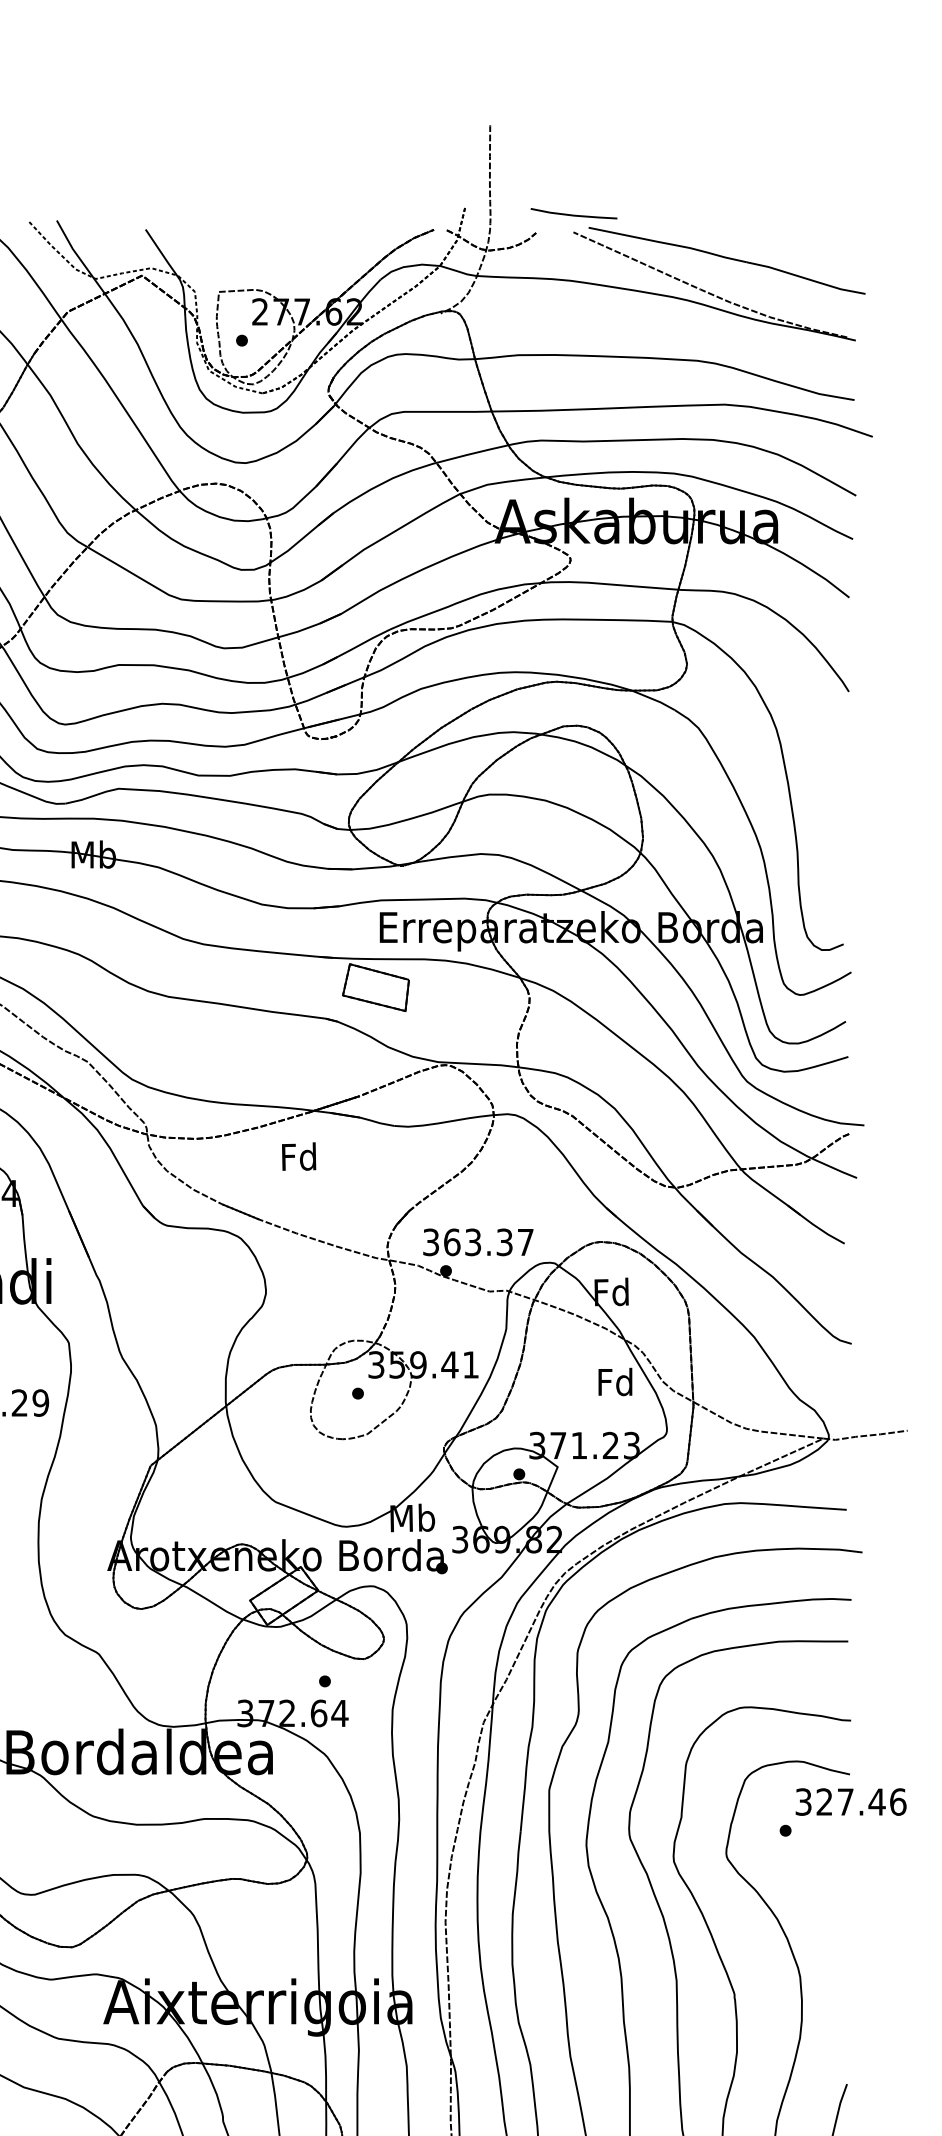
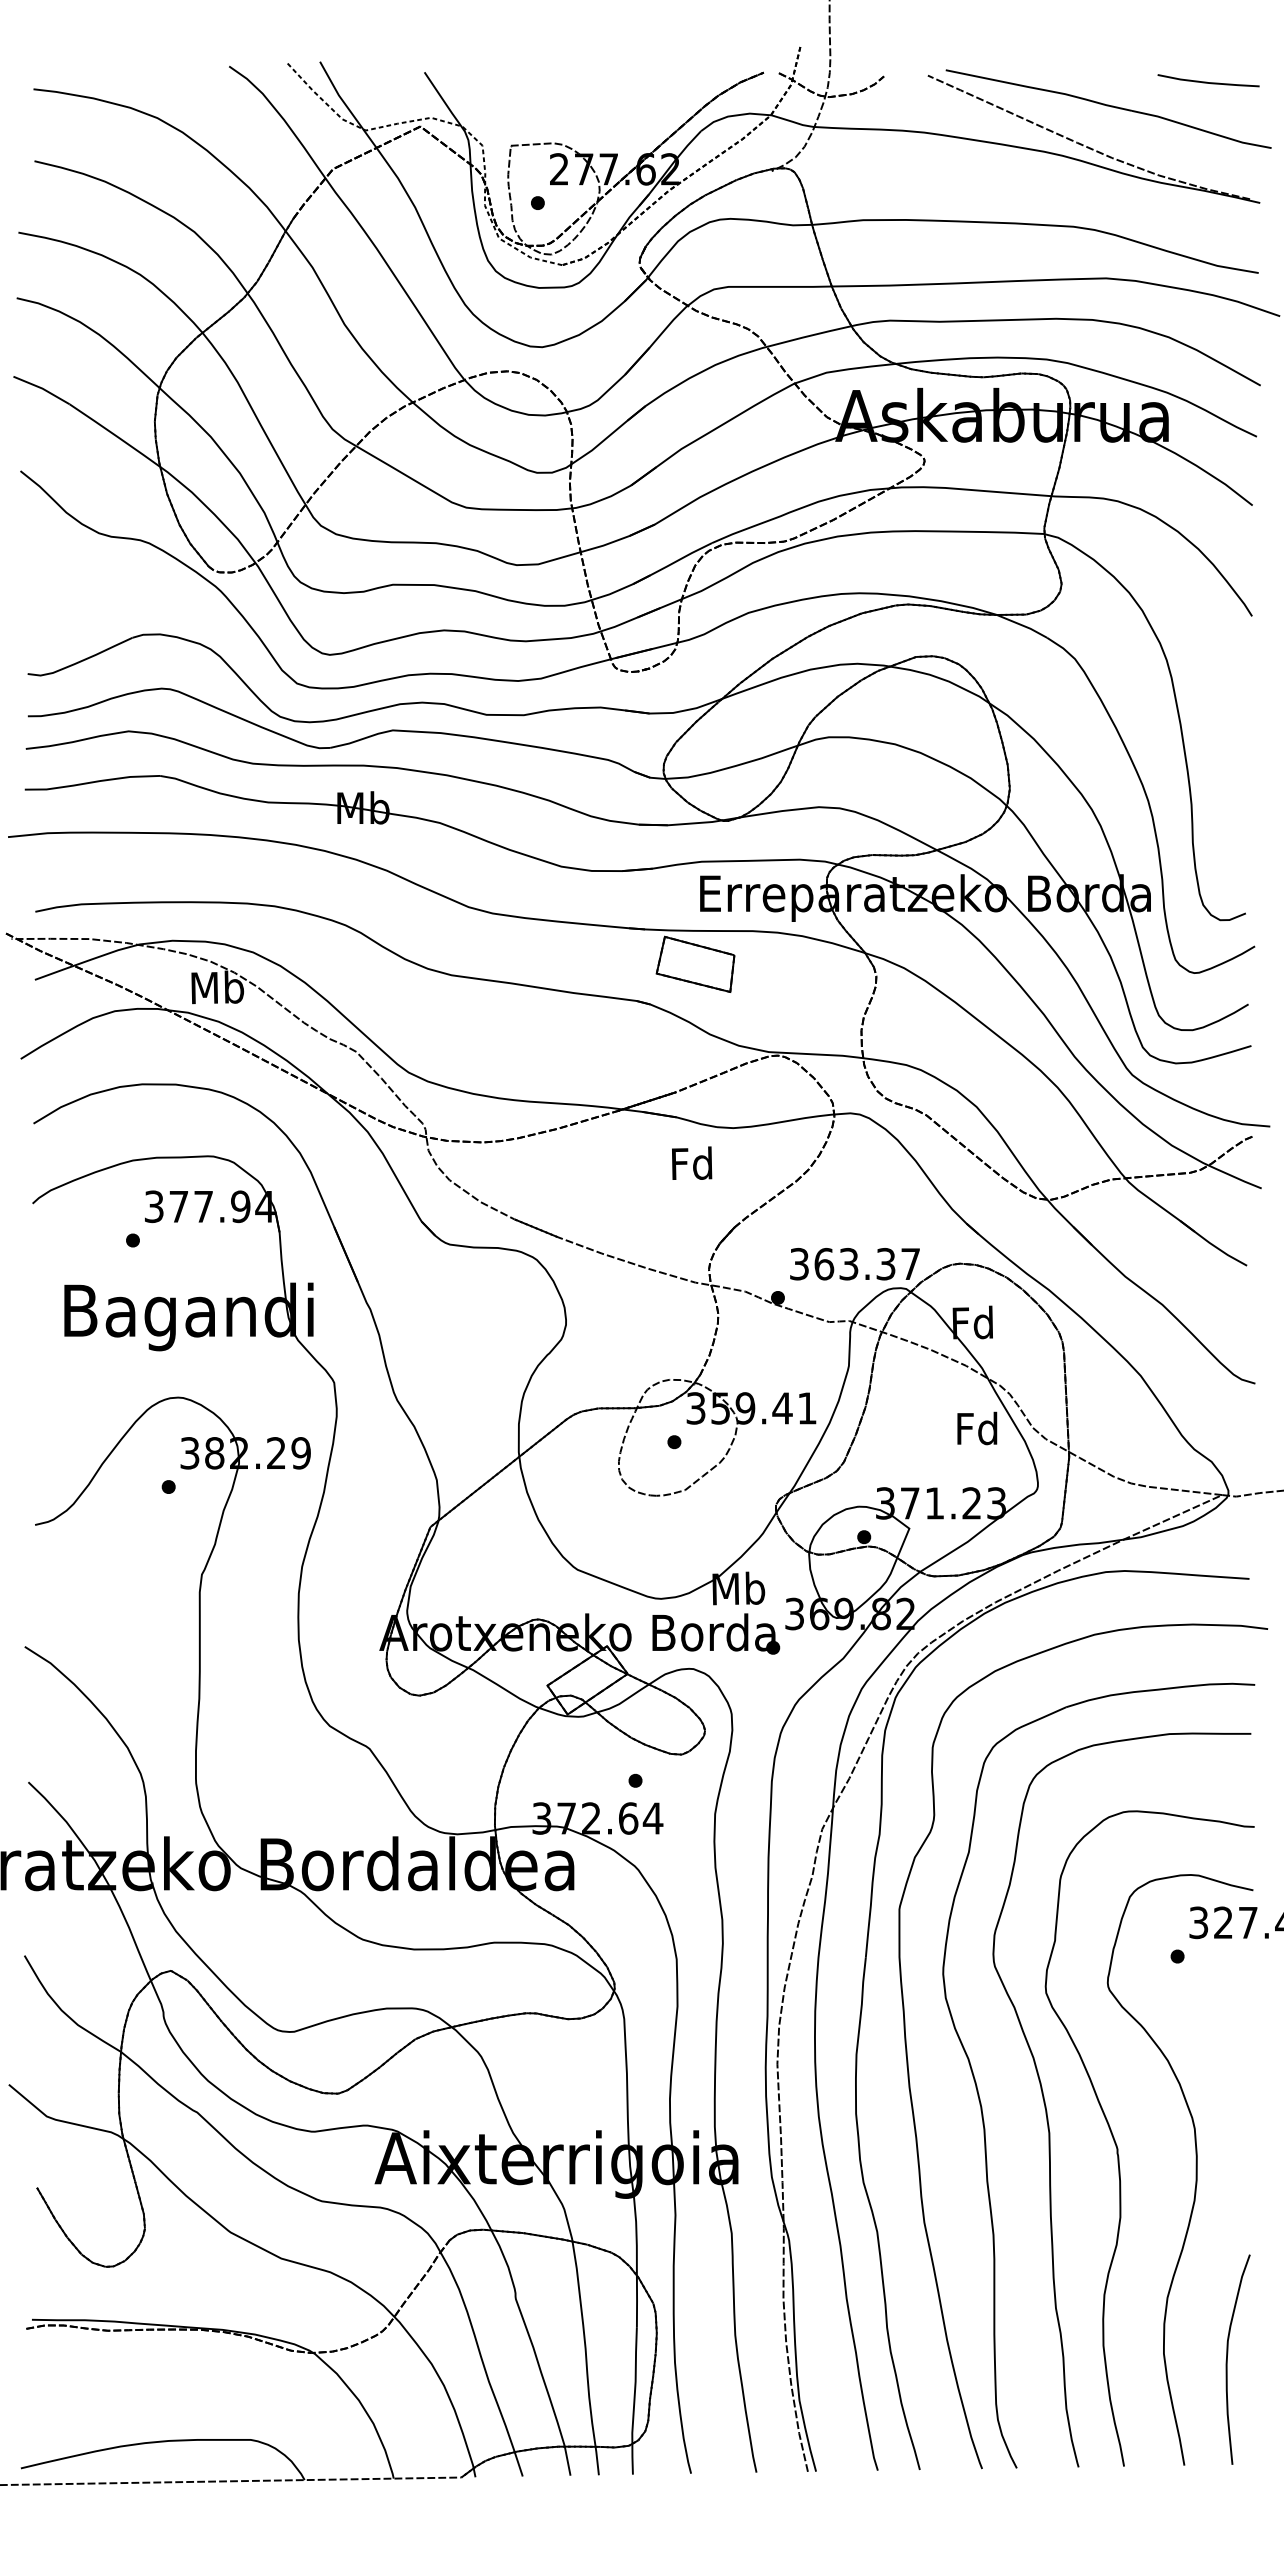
curve: (573, 214) -> (1207, 81), moved
text: (299, 1155) -> (692, 1162), moved
text: (477, 1242) -> (854, 1264), moved

